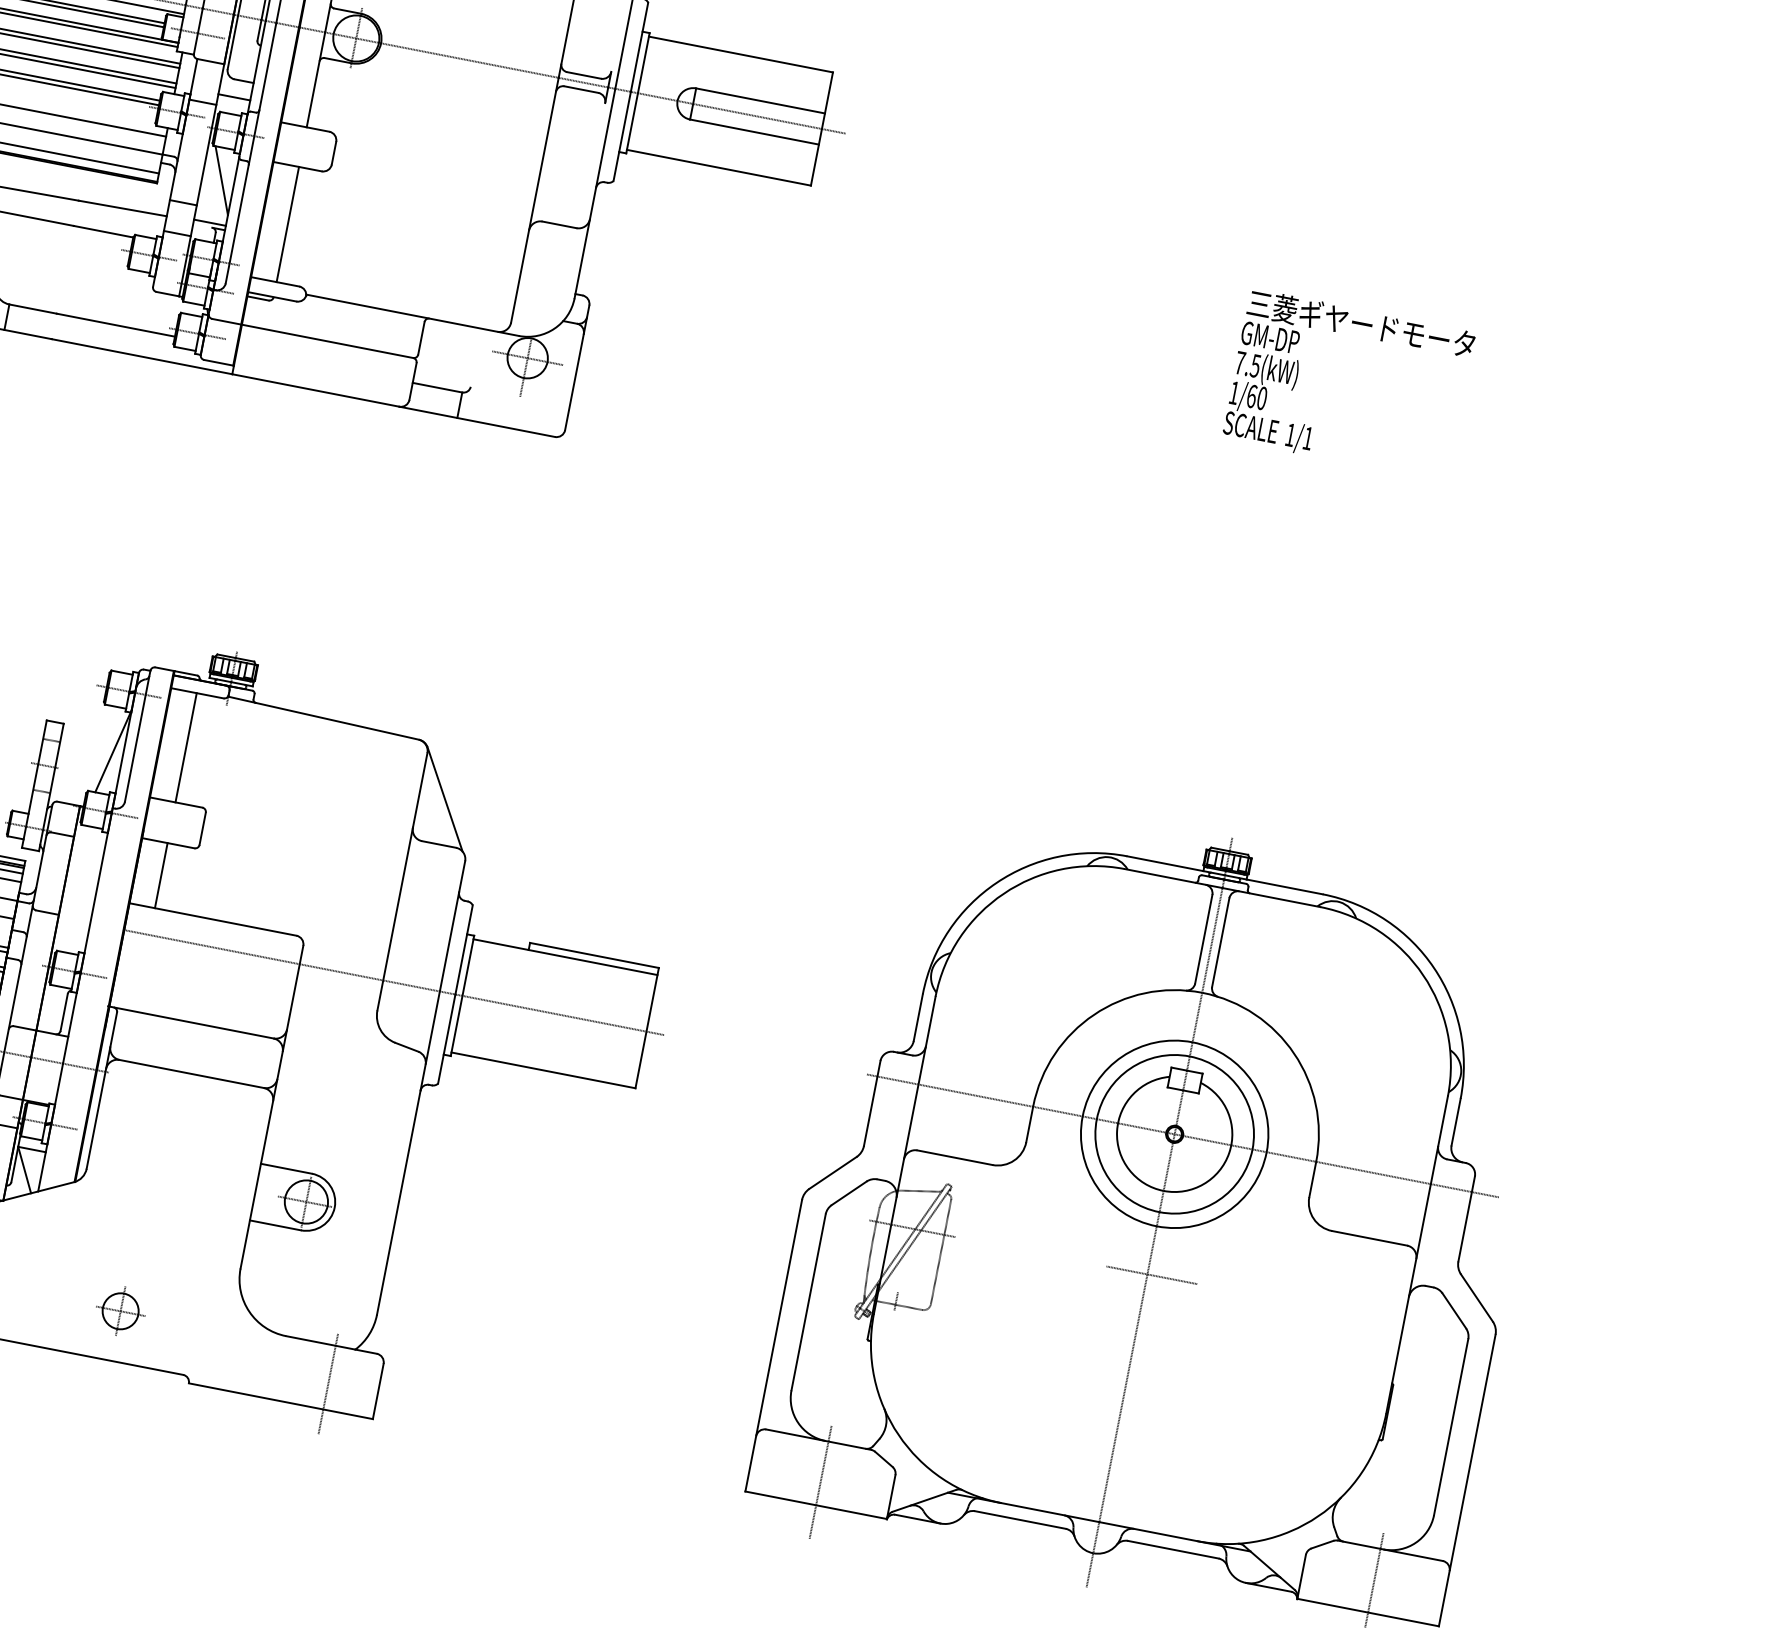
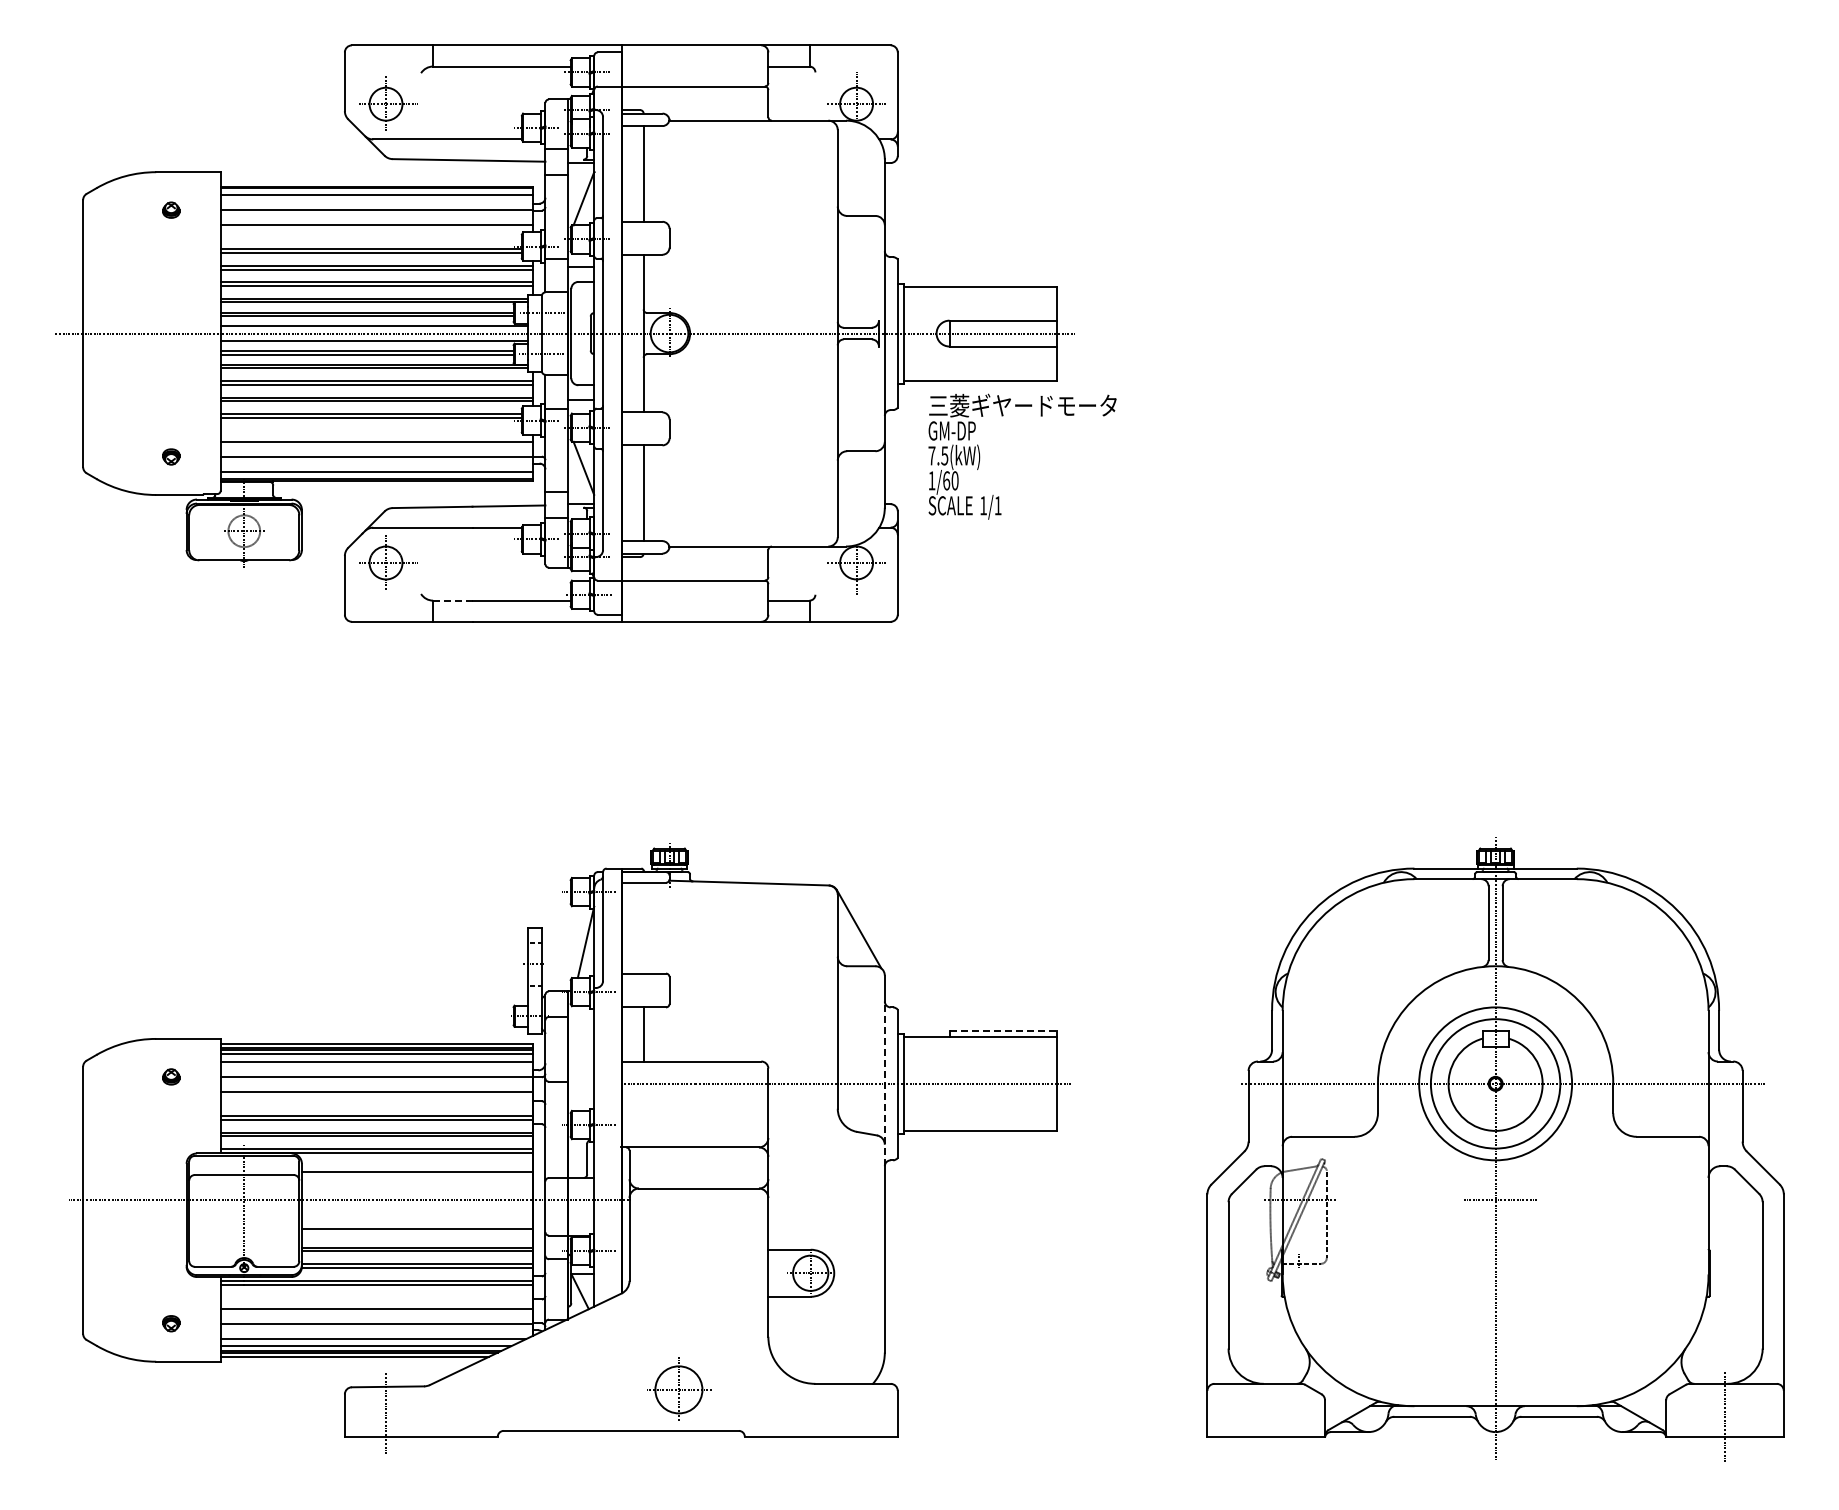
line: (32, 308) -> (452, 600), solid -> dashed
text: (1348, 384) -> (1022, 456), moved
line: (186, 746) -> (643, 927), removed
line: (595, 955) -> (1003, 1030), solid -> dashed
line: (439, 990) -> (884, 1083), solid -> dashed
part: (120, 1310) -> (678, 1389), size x1.6
line: (328, 1383) -> (856, 1415), removed
line: (821, 1482) -> (1266, 1417), removed

